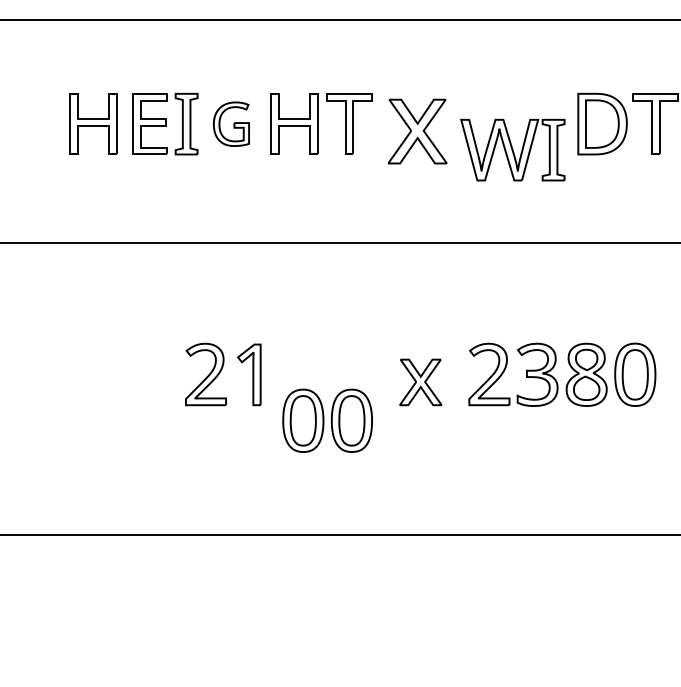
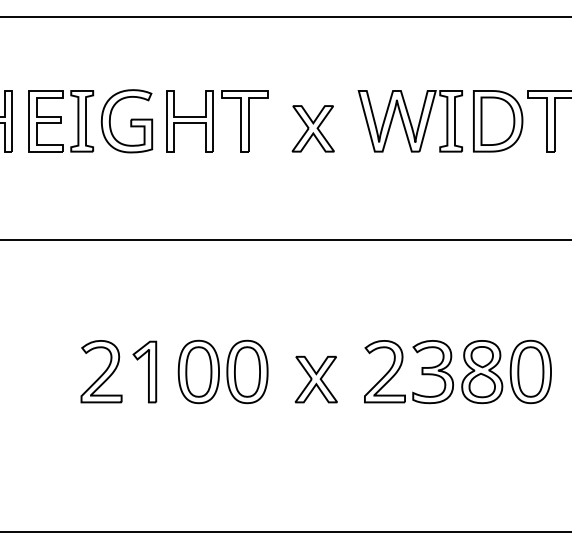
part: (231, 124) -> (127, 121), size x1.43
part: (417, 131) -> (313, 128), size x0.71
part: (512, 149) -> (410, 120), moved
part: (327, 420) -> (223, 371), moved

